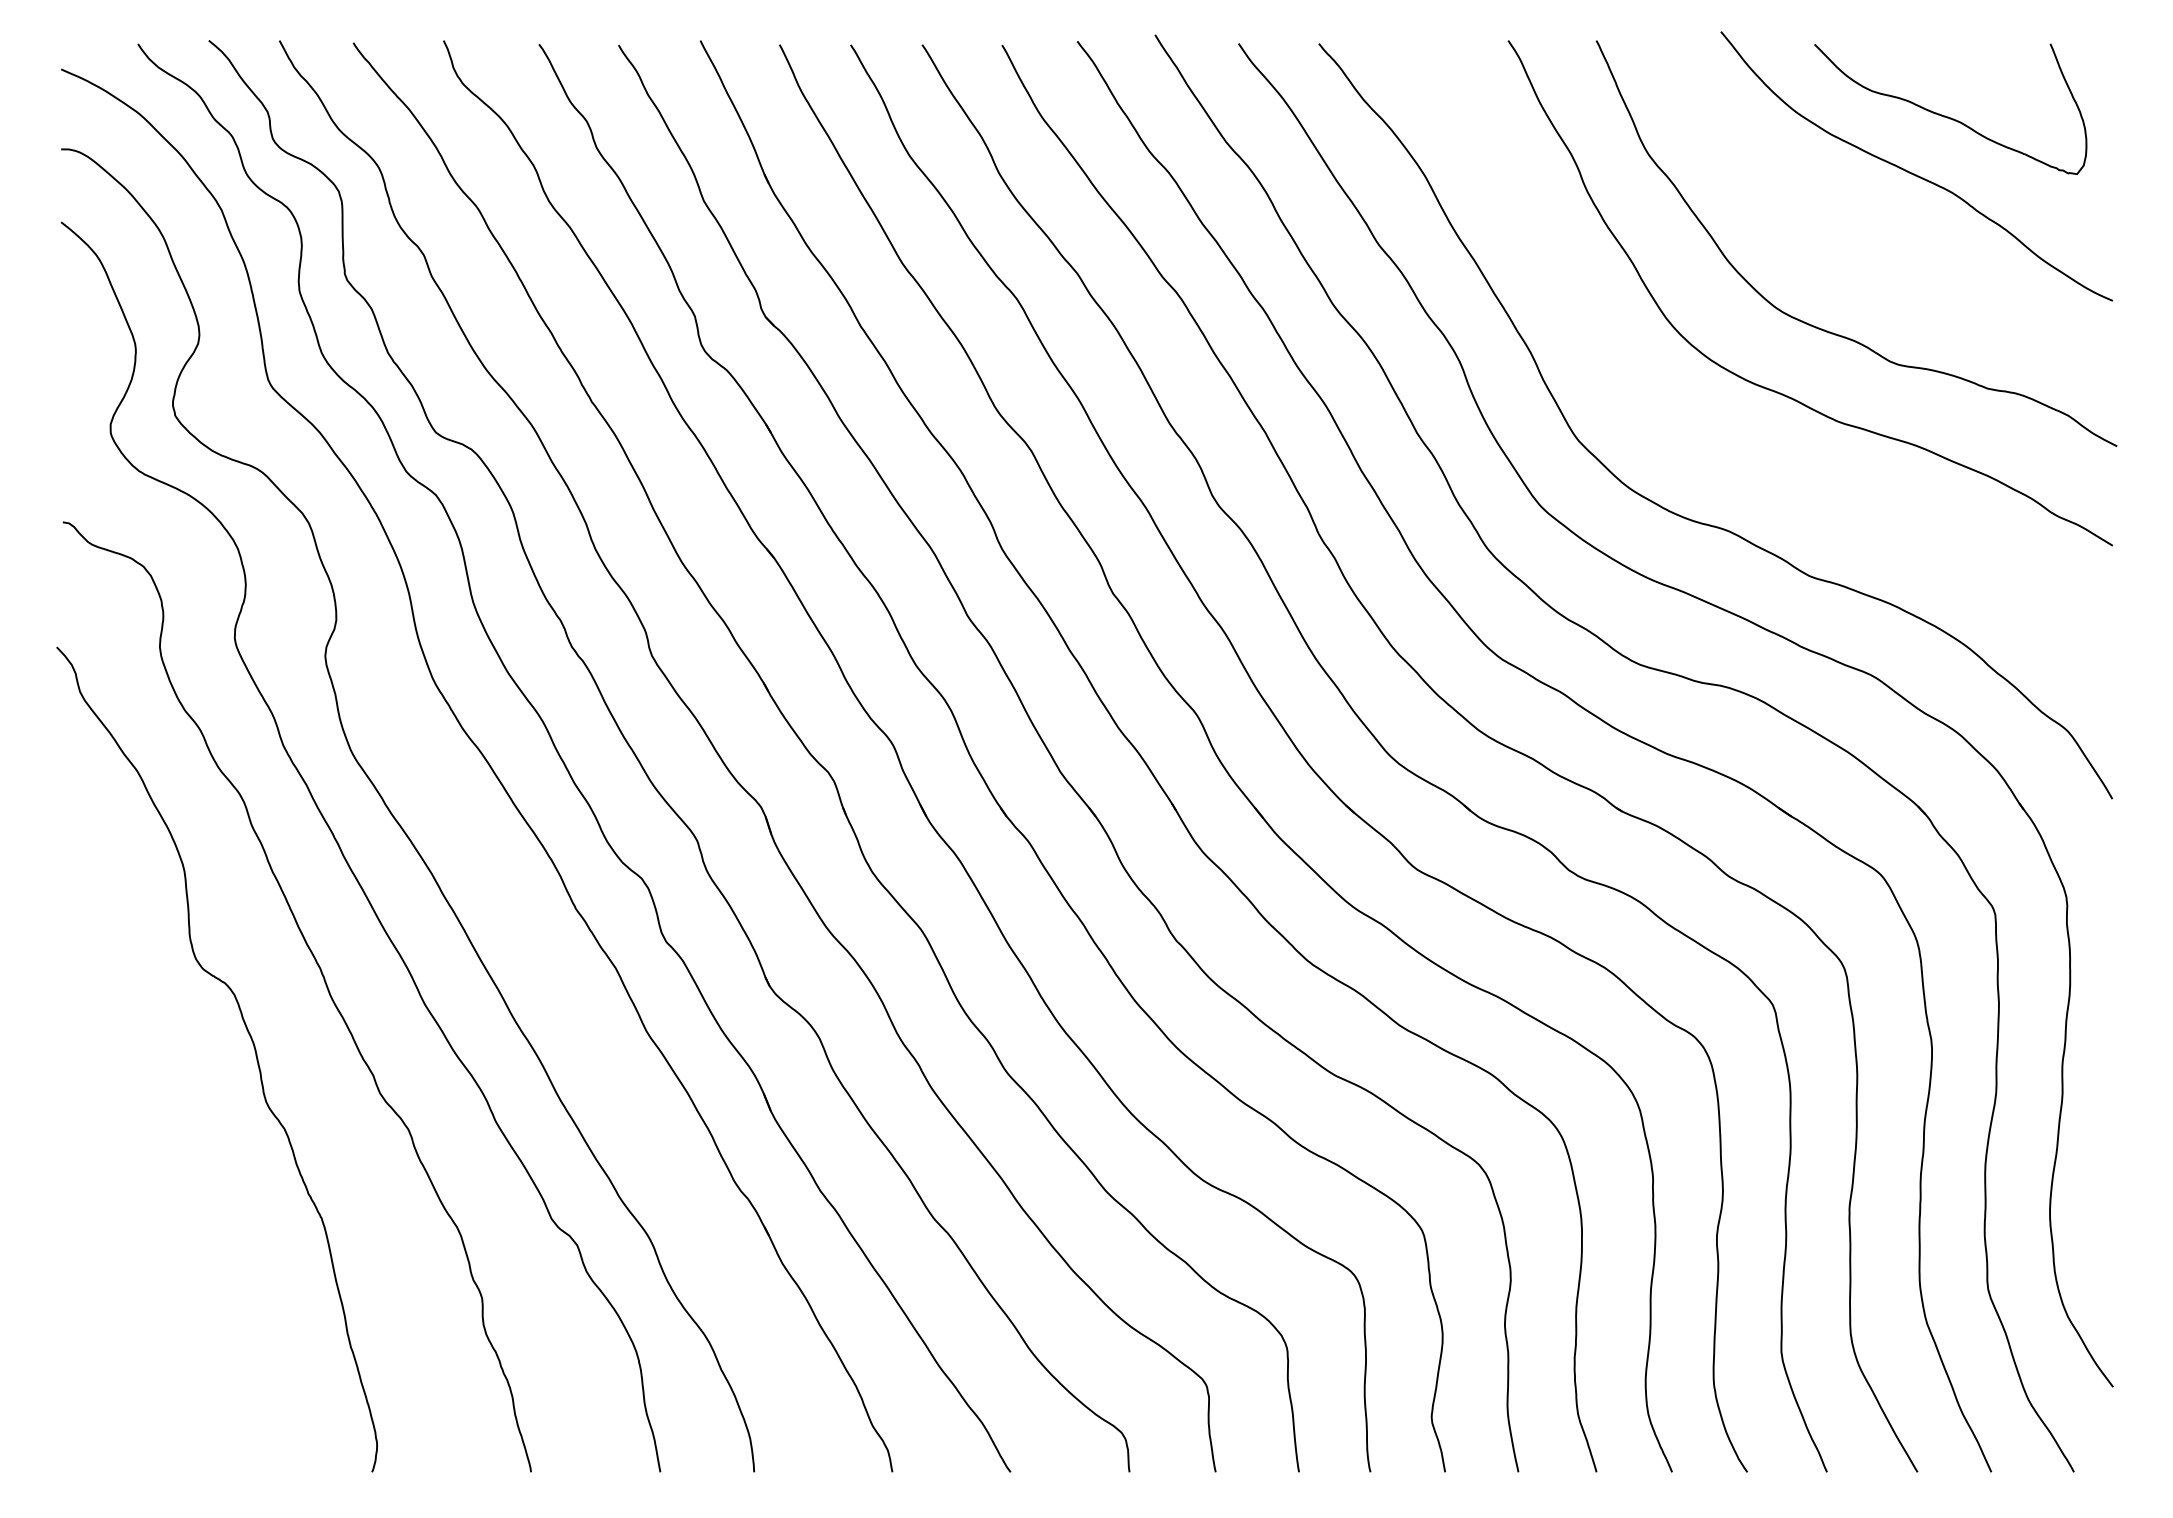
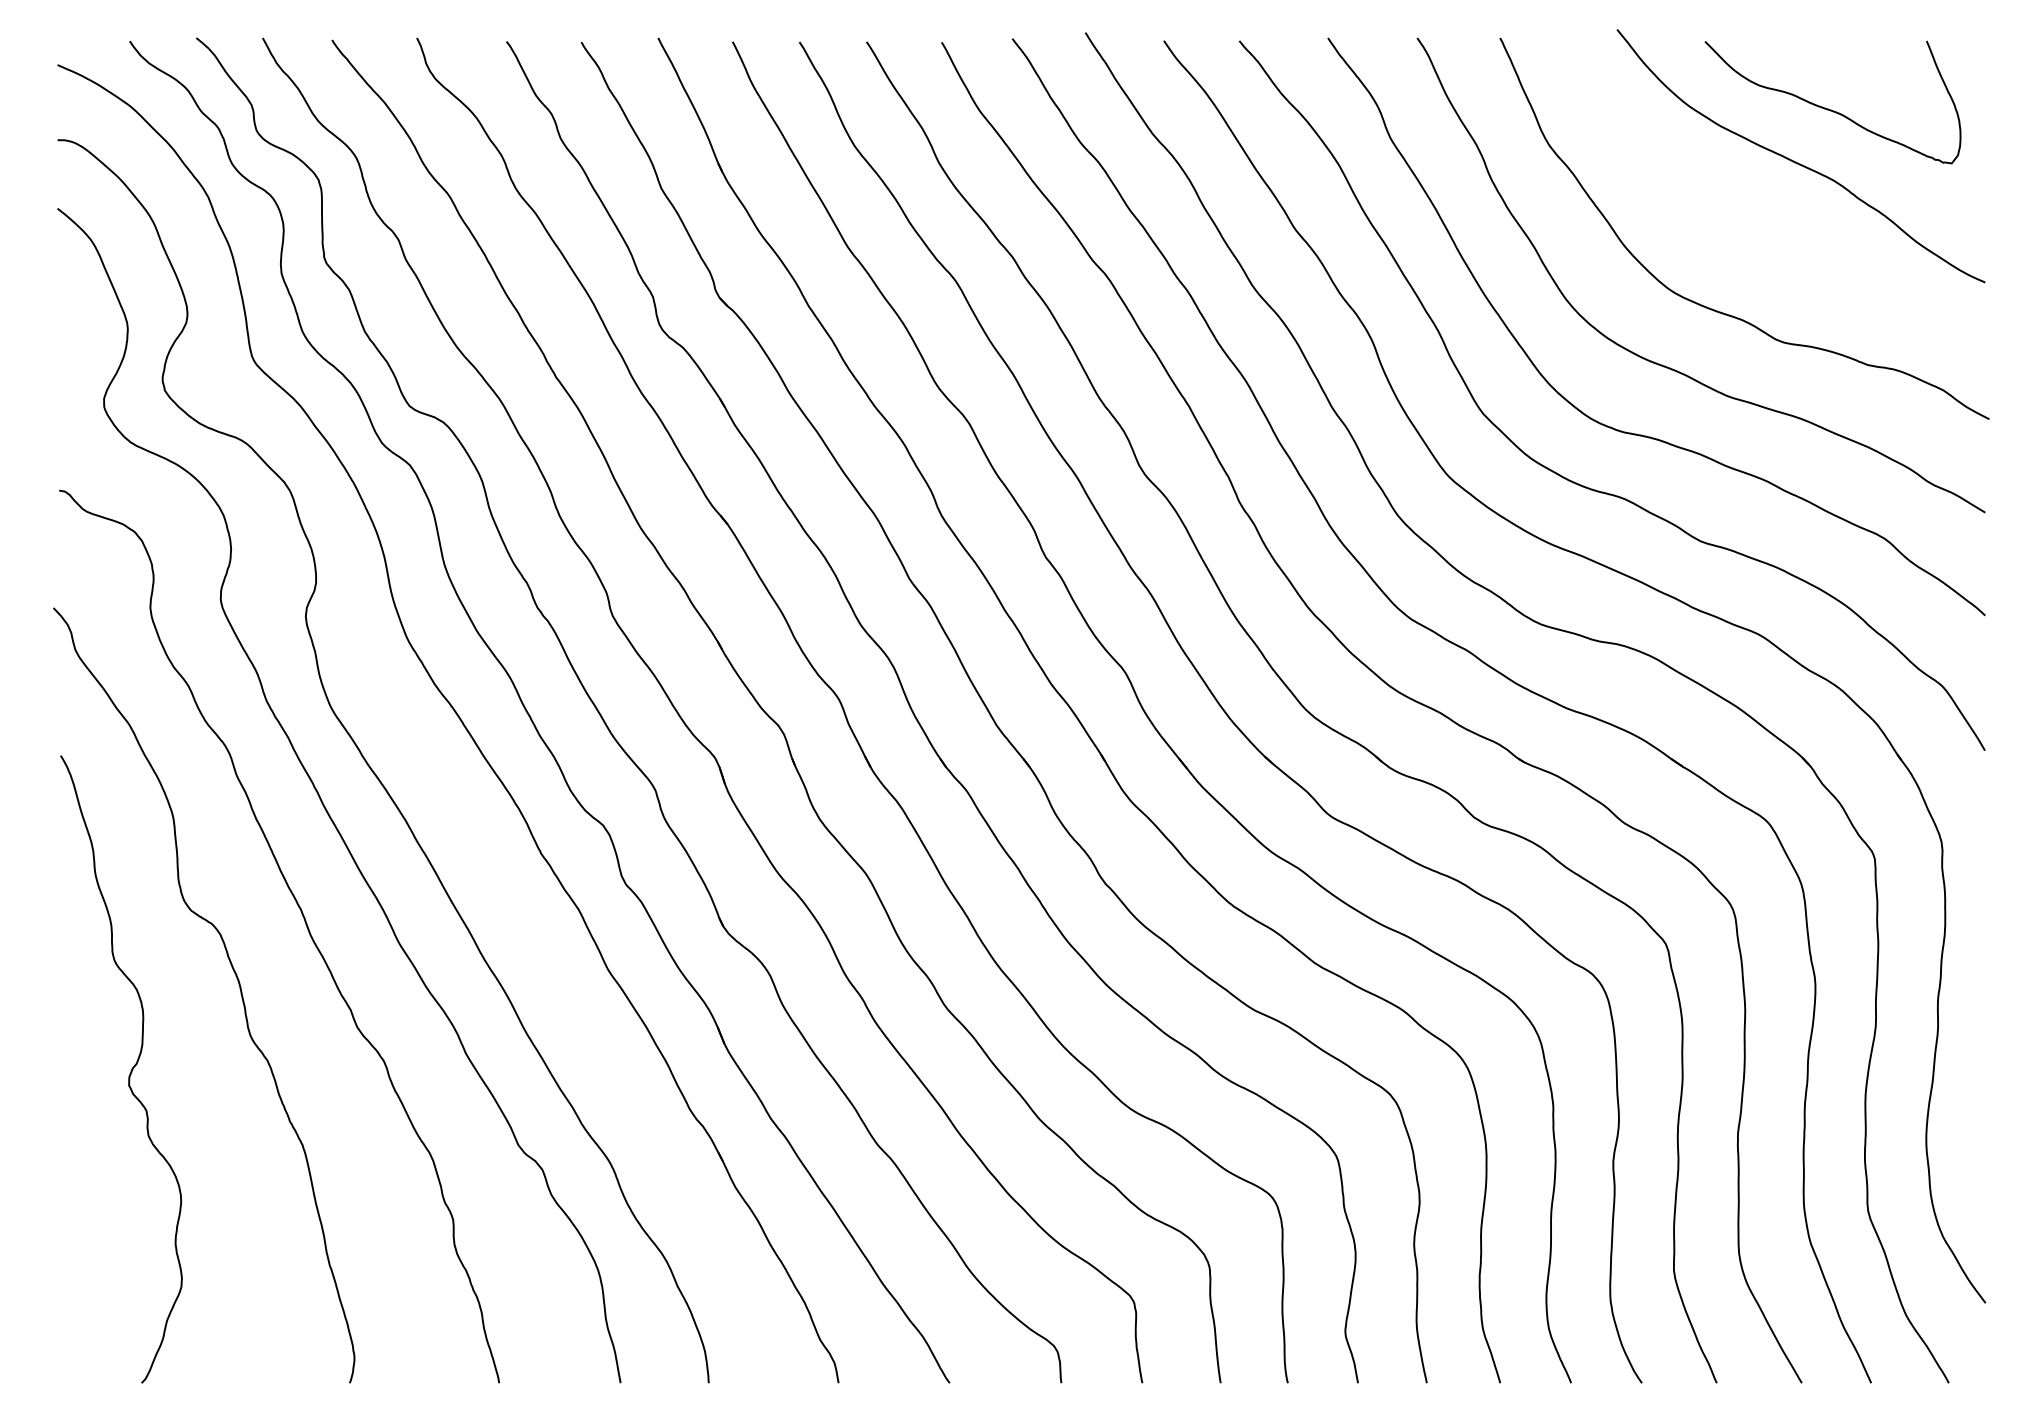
curve: (1741, 461) -> (1636, 433), added
curve: (137, 1142) -> (129, 1073), added

